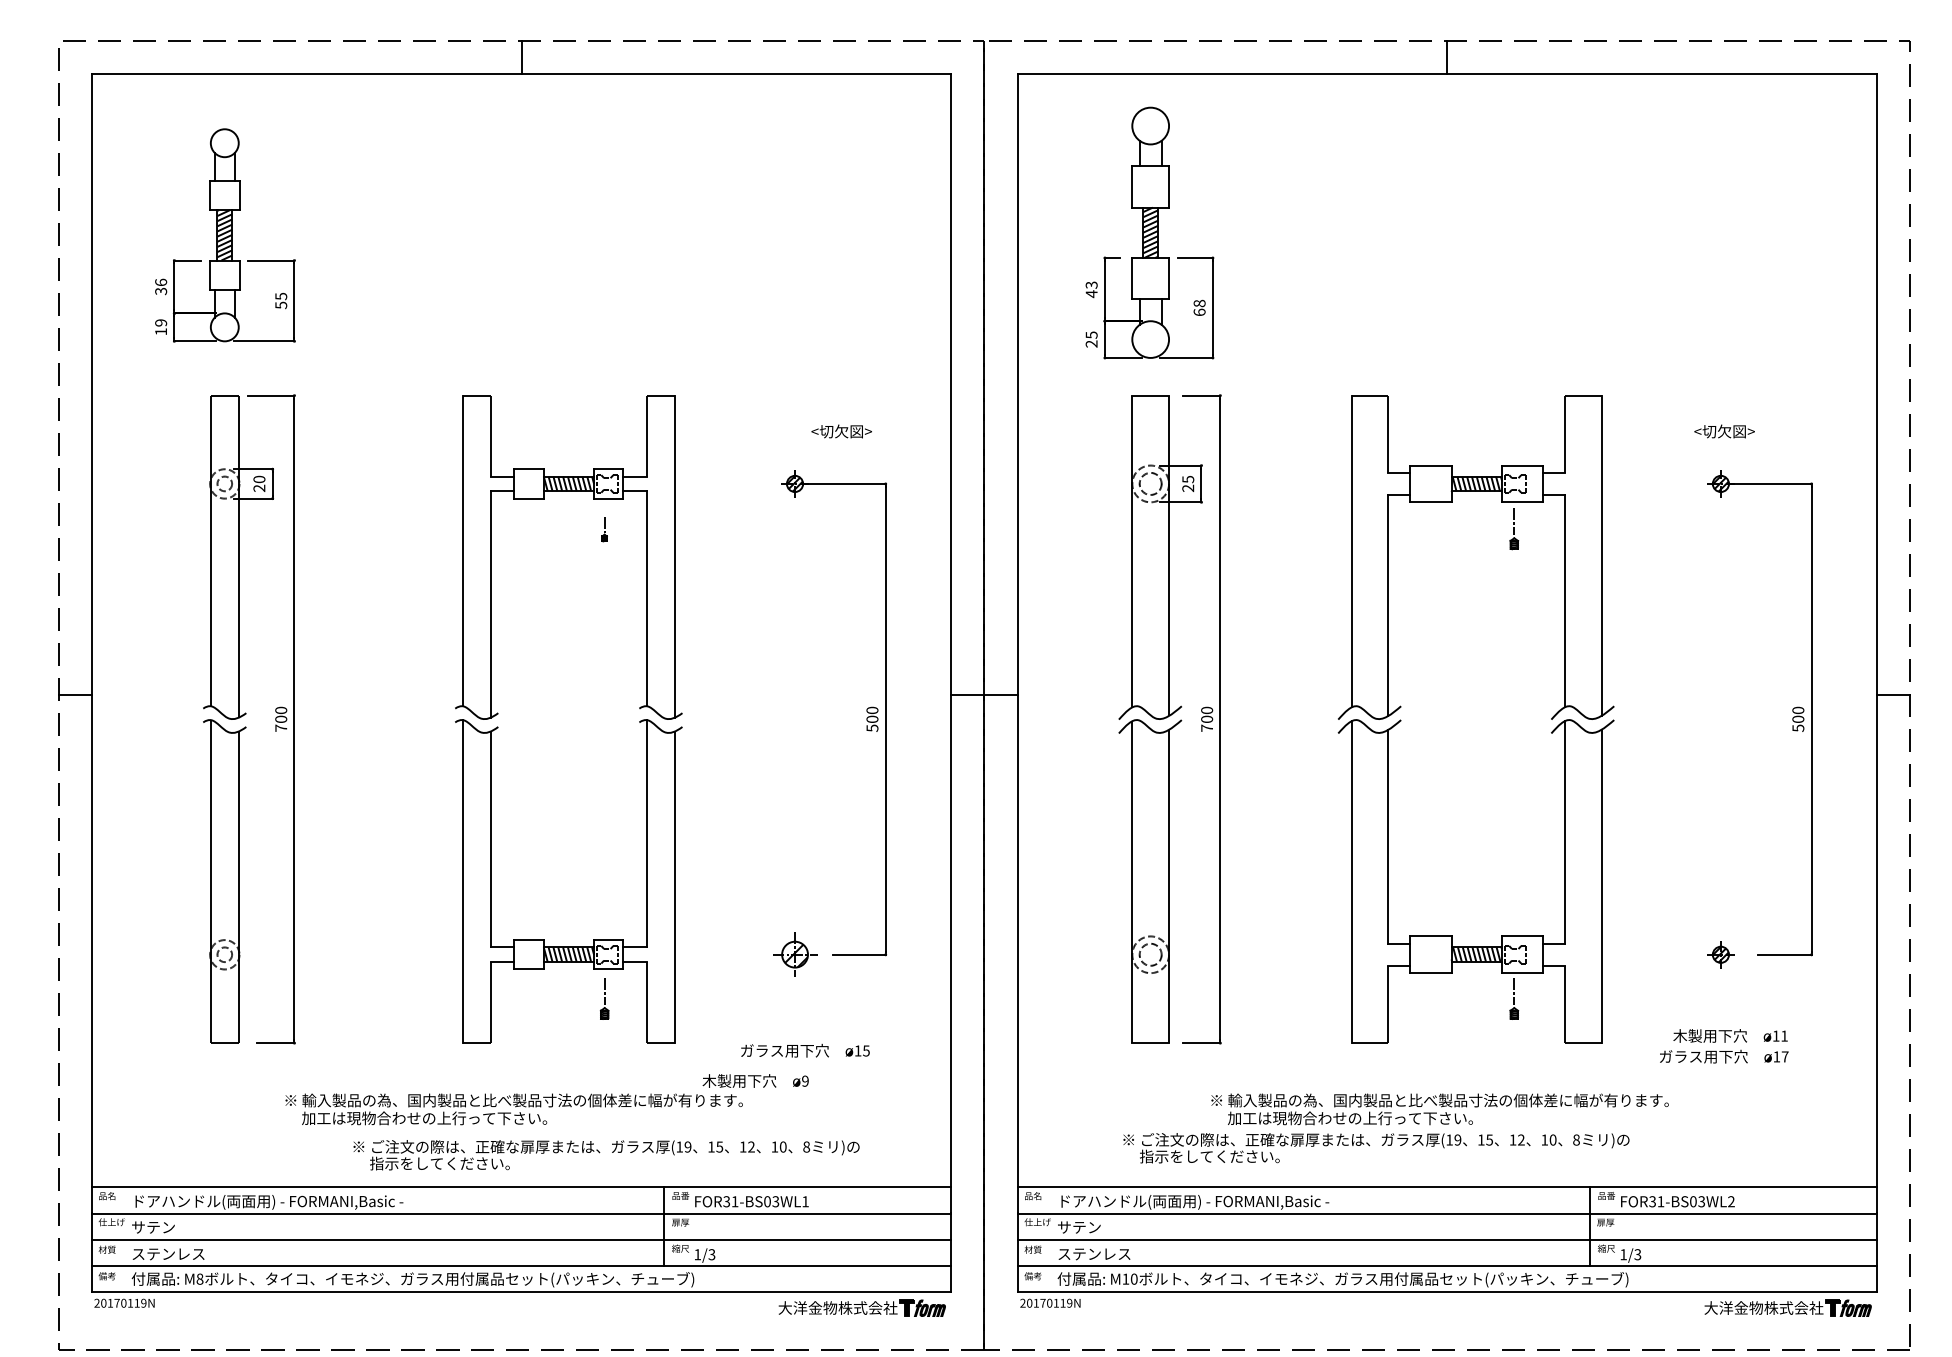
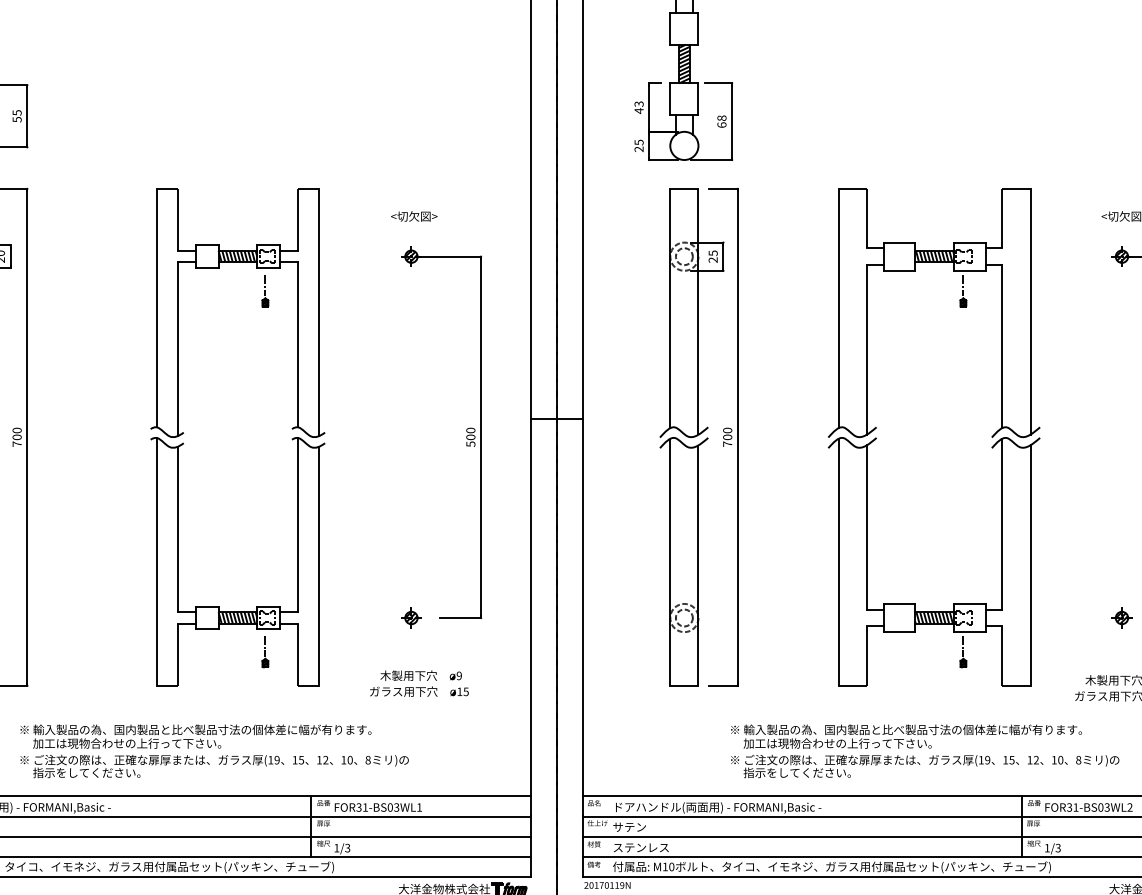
text: (841, 431) -> (414, 216), moved
part: (604, 529) -> (265, 291), size x1.67
part: (794, 954) -> (411, 617), size x0.62
text: (755, 1080) -> (421, 675), moved
text: (1376, 1148) -> (925, 766), moved
text: (606, 1155) -> (214, 766), moved

